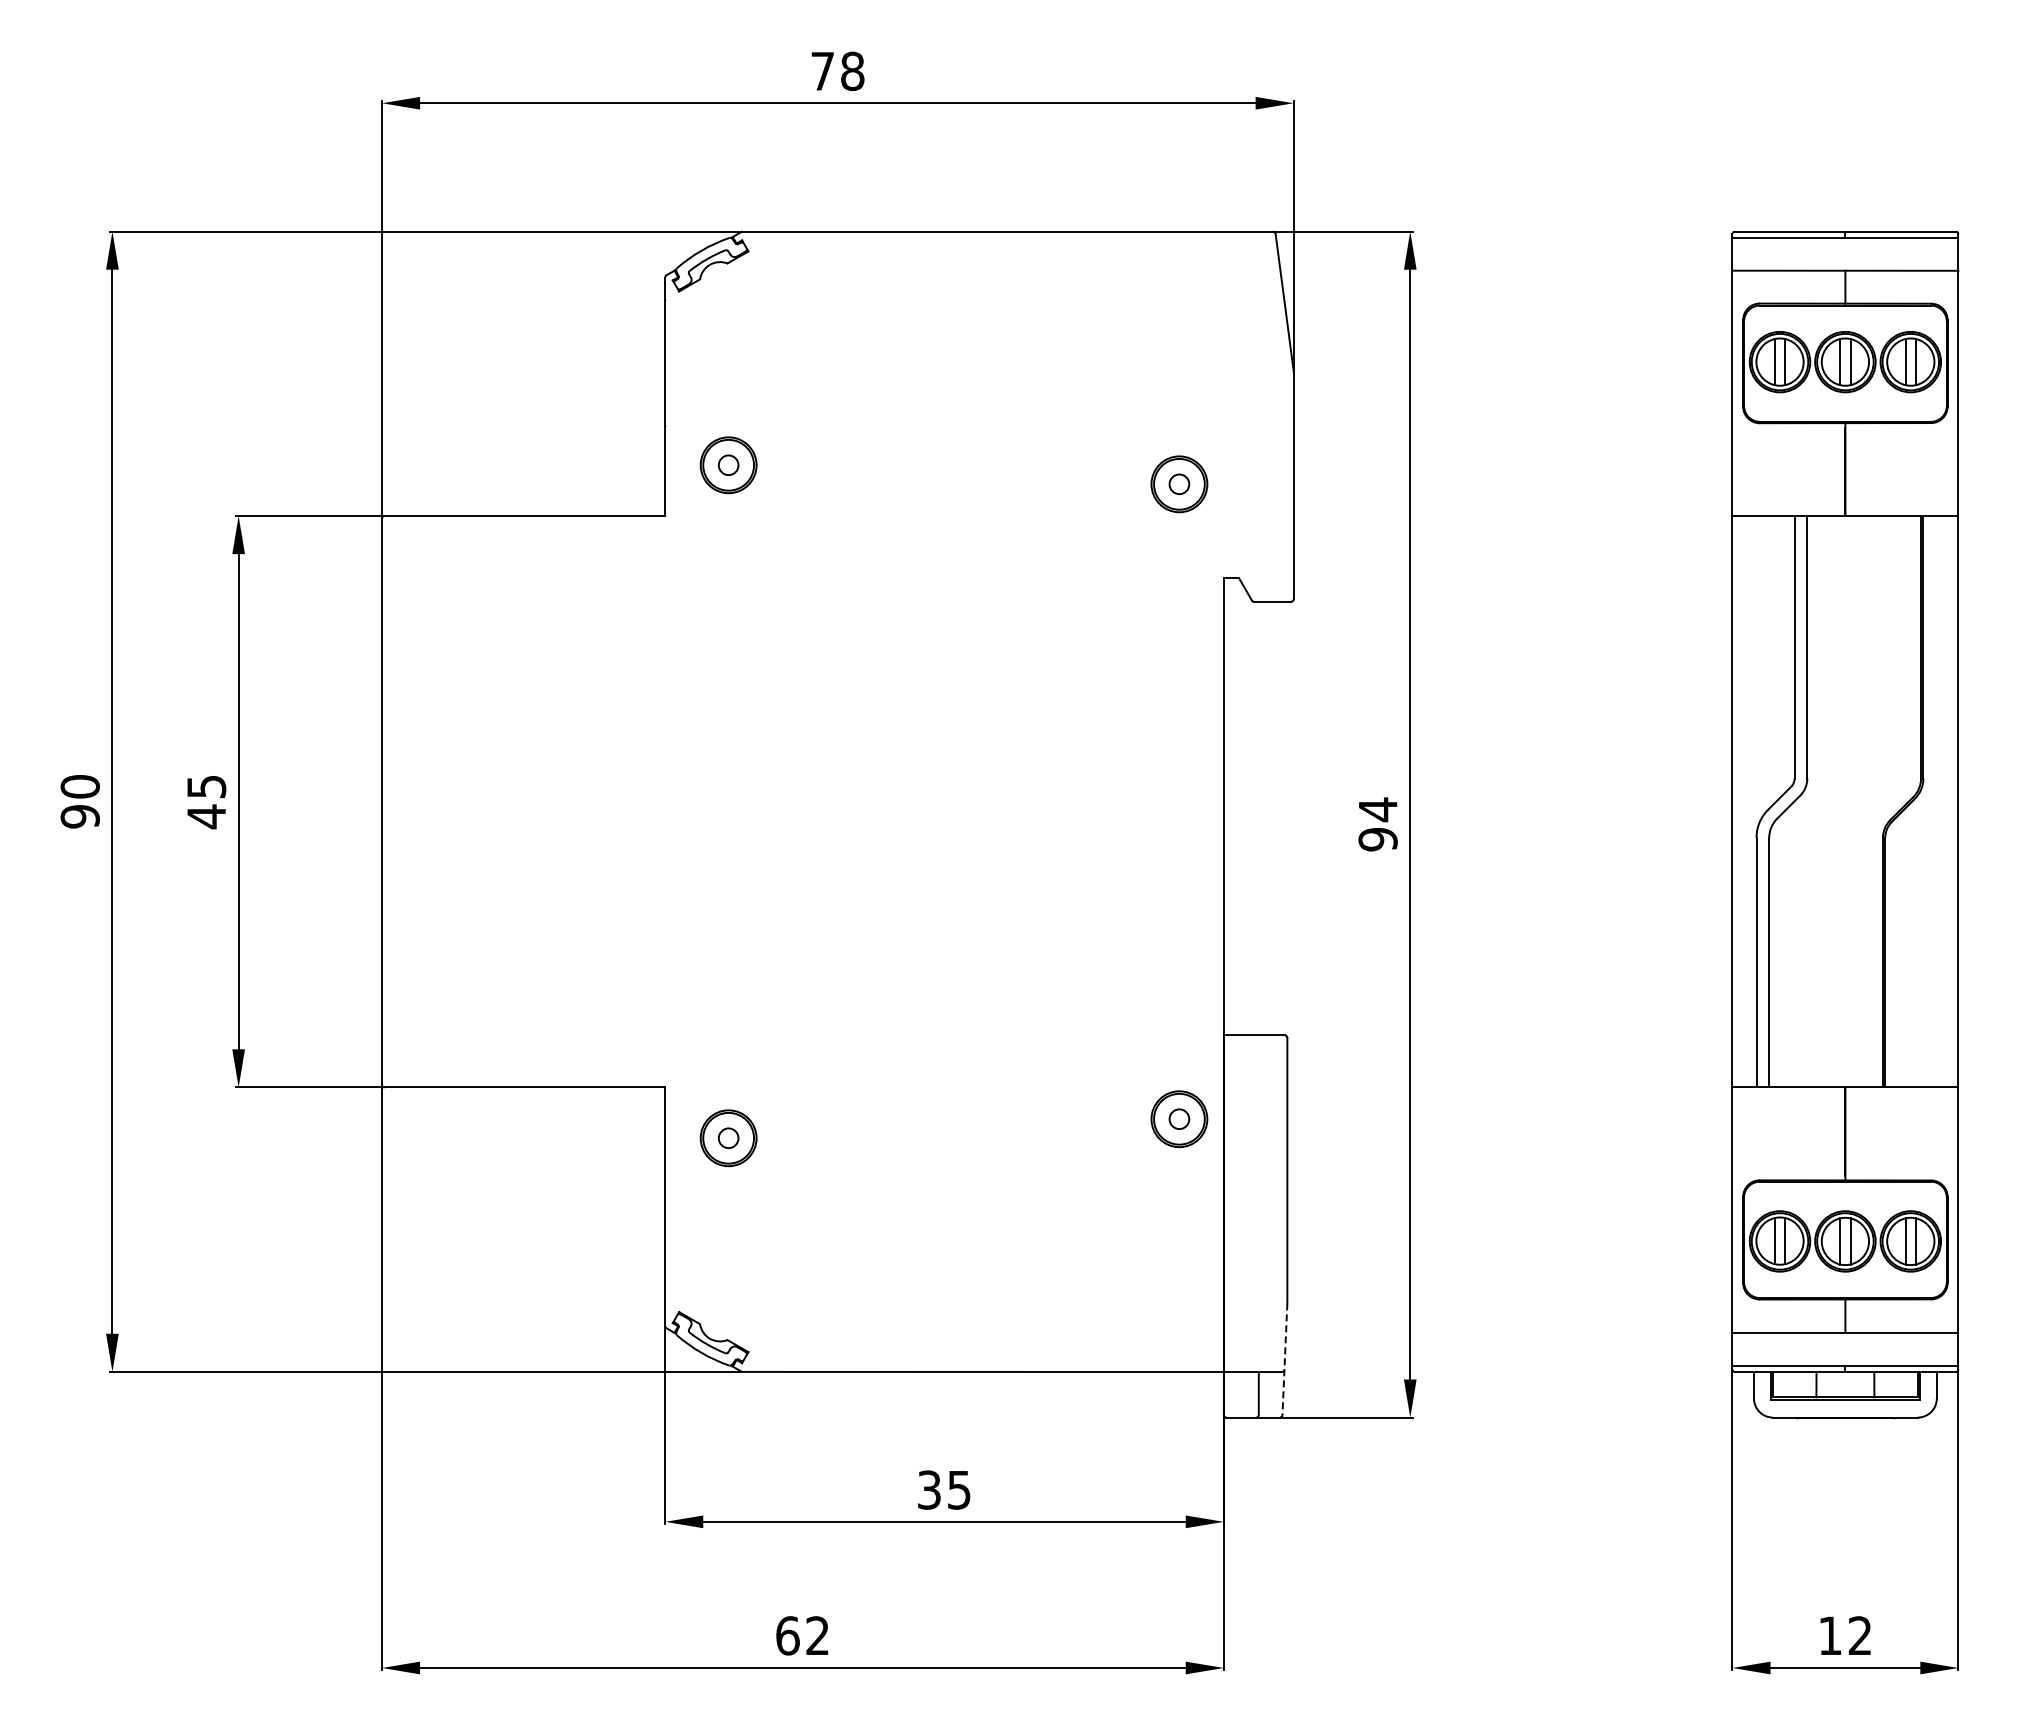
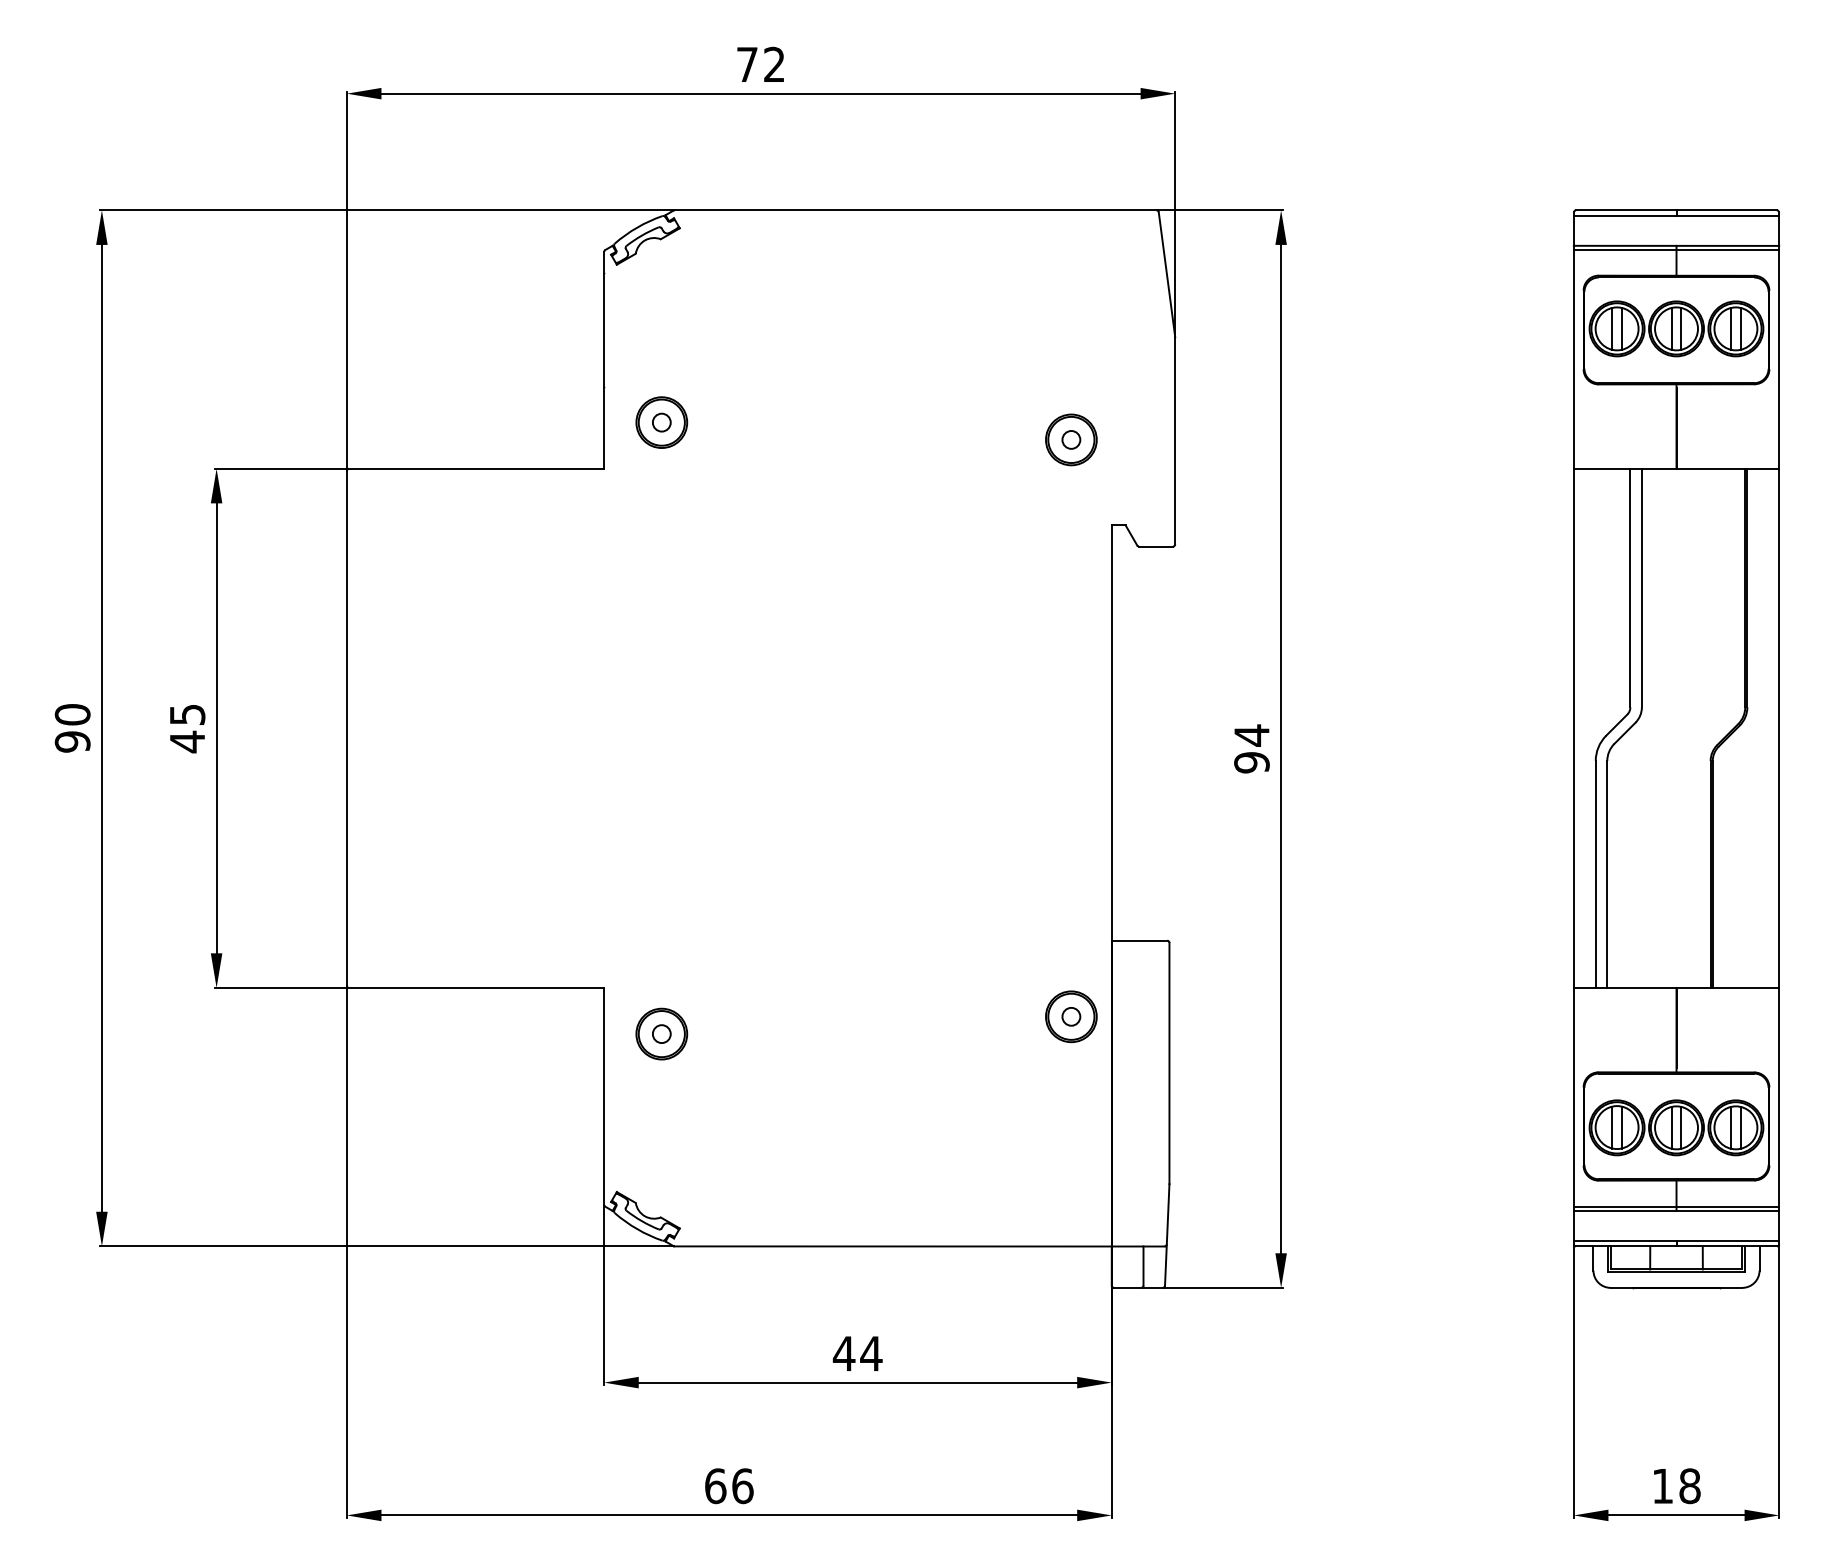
text: (852, 71) -> (774, 64), 78 -> 72
line: (1845, 275) -> (1676, 250), added
line: (1845, 1328) -> (1676, 1206), added
line: (1284, 1359) -> (1166, 1235), dashed -> solid
text: (944, 1489) -> (857, 1353), 35 -> 44
text: (817, 1635) -> (742, 1485), 62 -> 66
text: (1860, 1635) -> (1690, 1485), 12 -> 18

